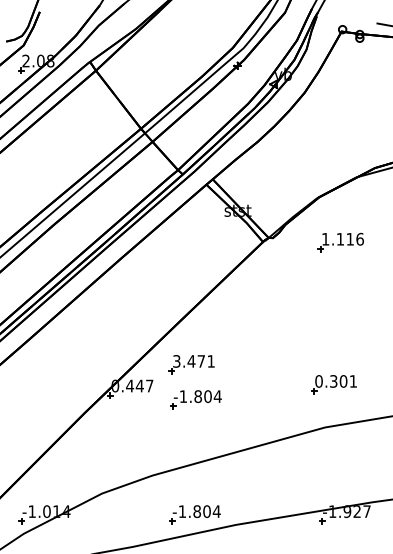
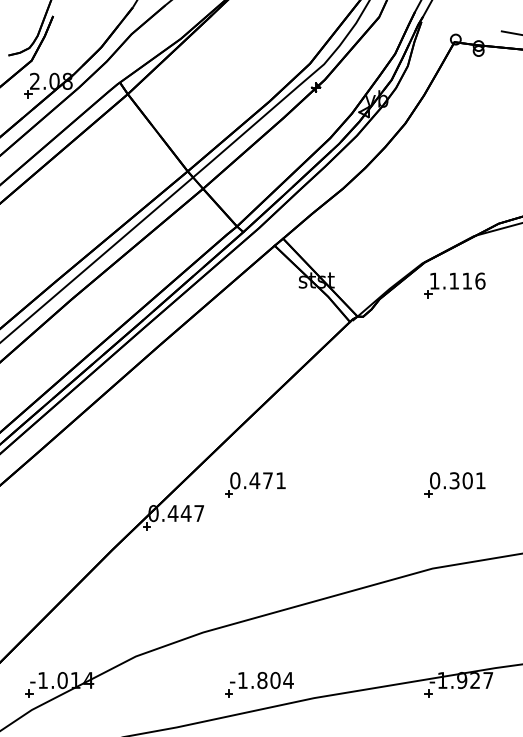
part: (340, 242) -> (454, 285), moved
text: (176, 361) -> (234, 480), 3.471 -> 0.471
part: (333, 384) -> (454, 484), moved
part: (195, 399) -> (260, 531), removed

